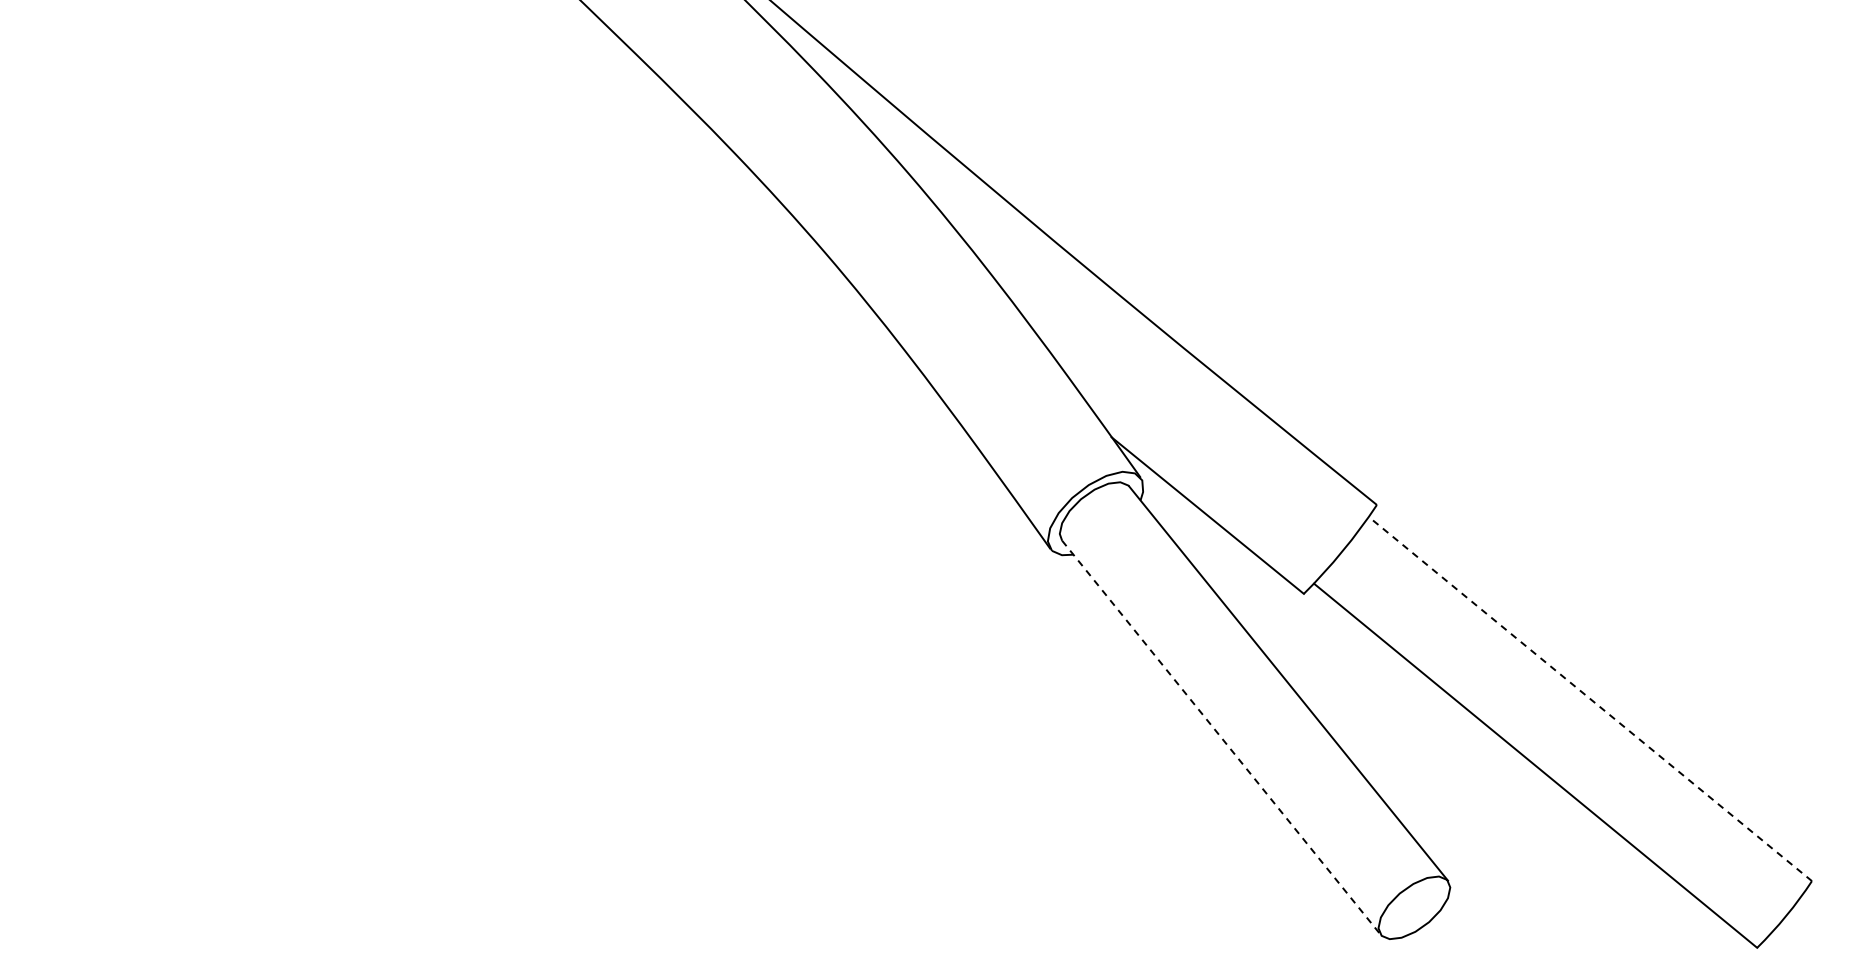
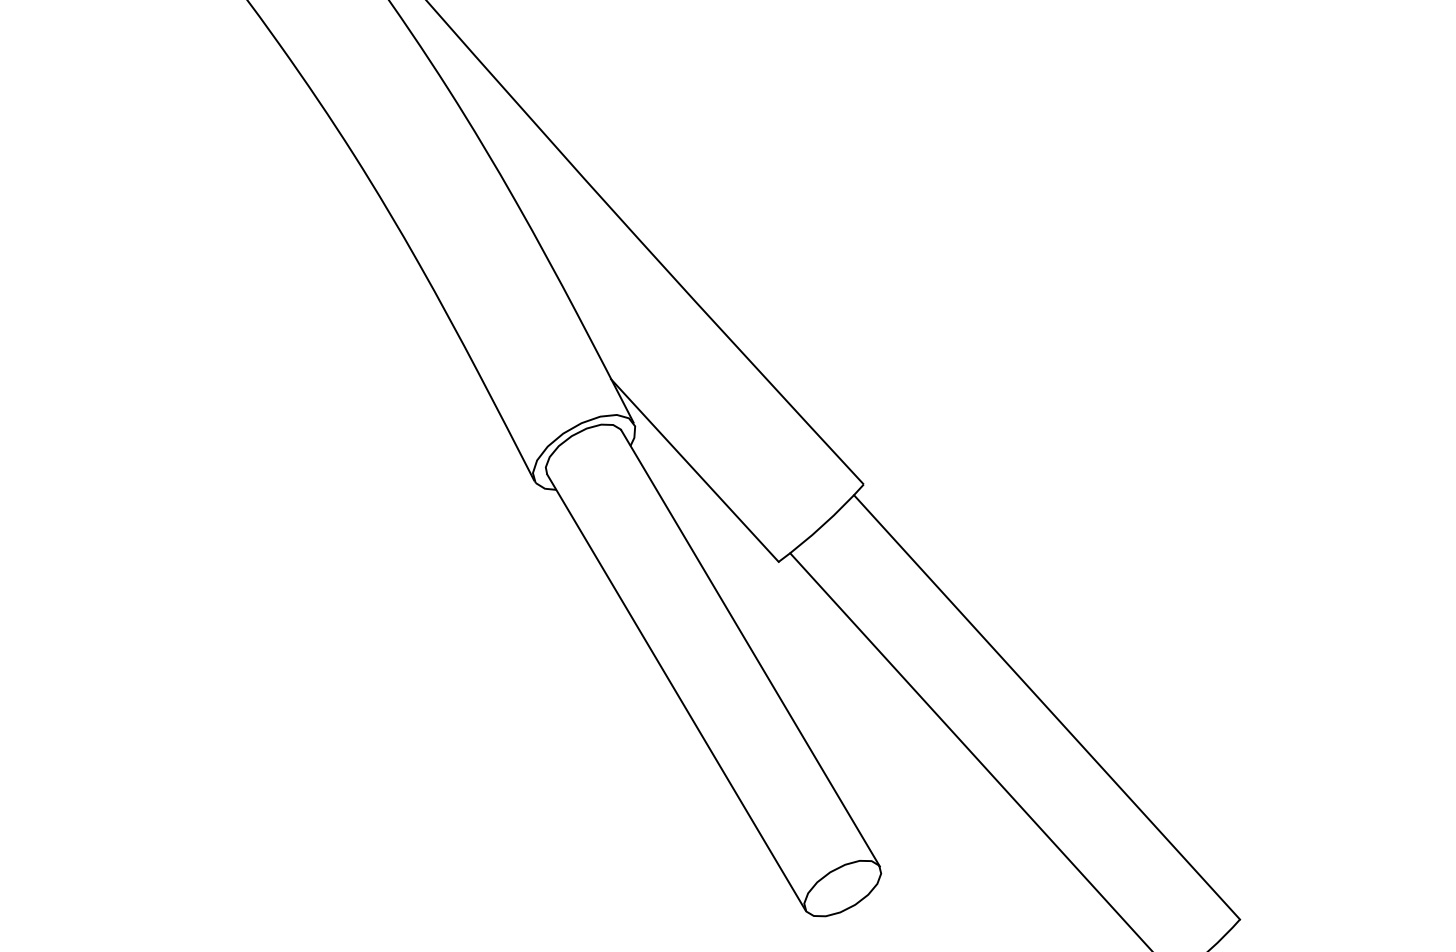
line: (1590, 699) -> (1047, 707), dashed -> solid
line: (1221, 738) -> (676, 693), dashed -> solid

